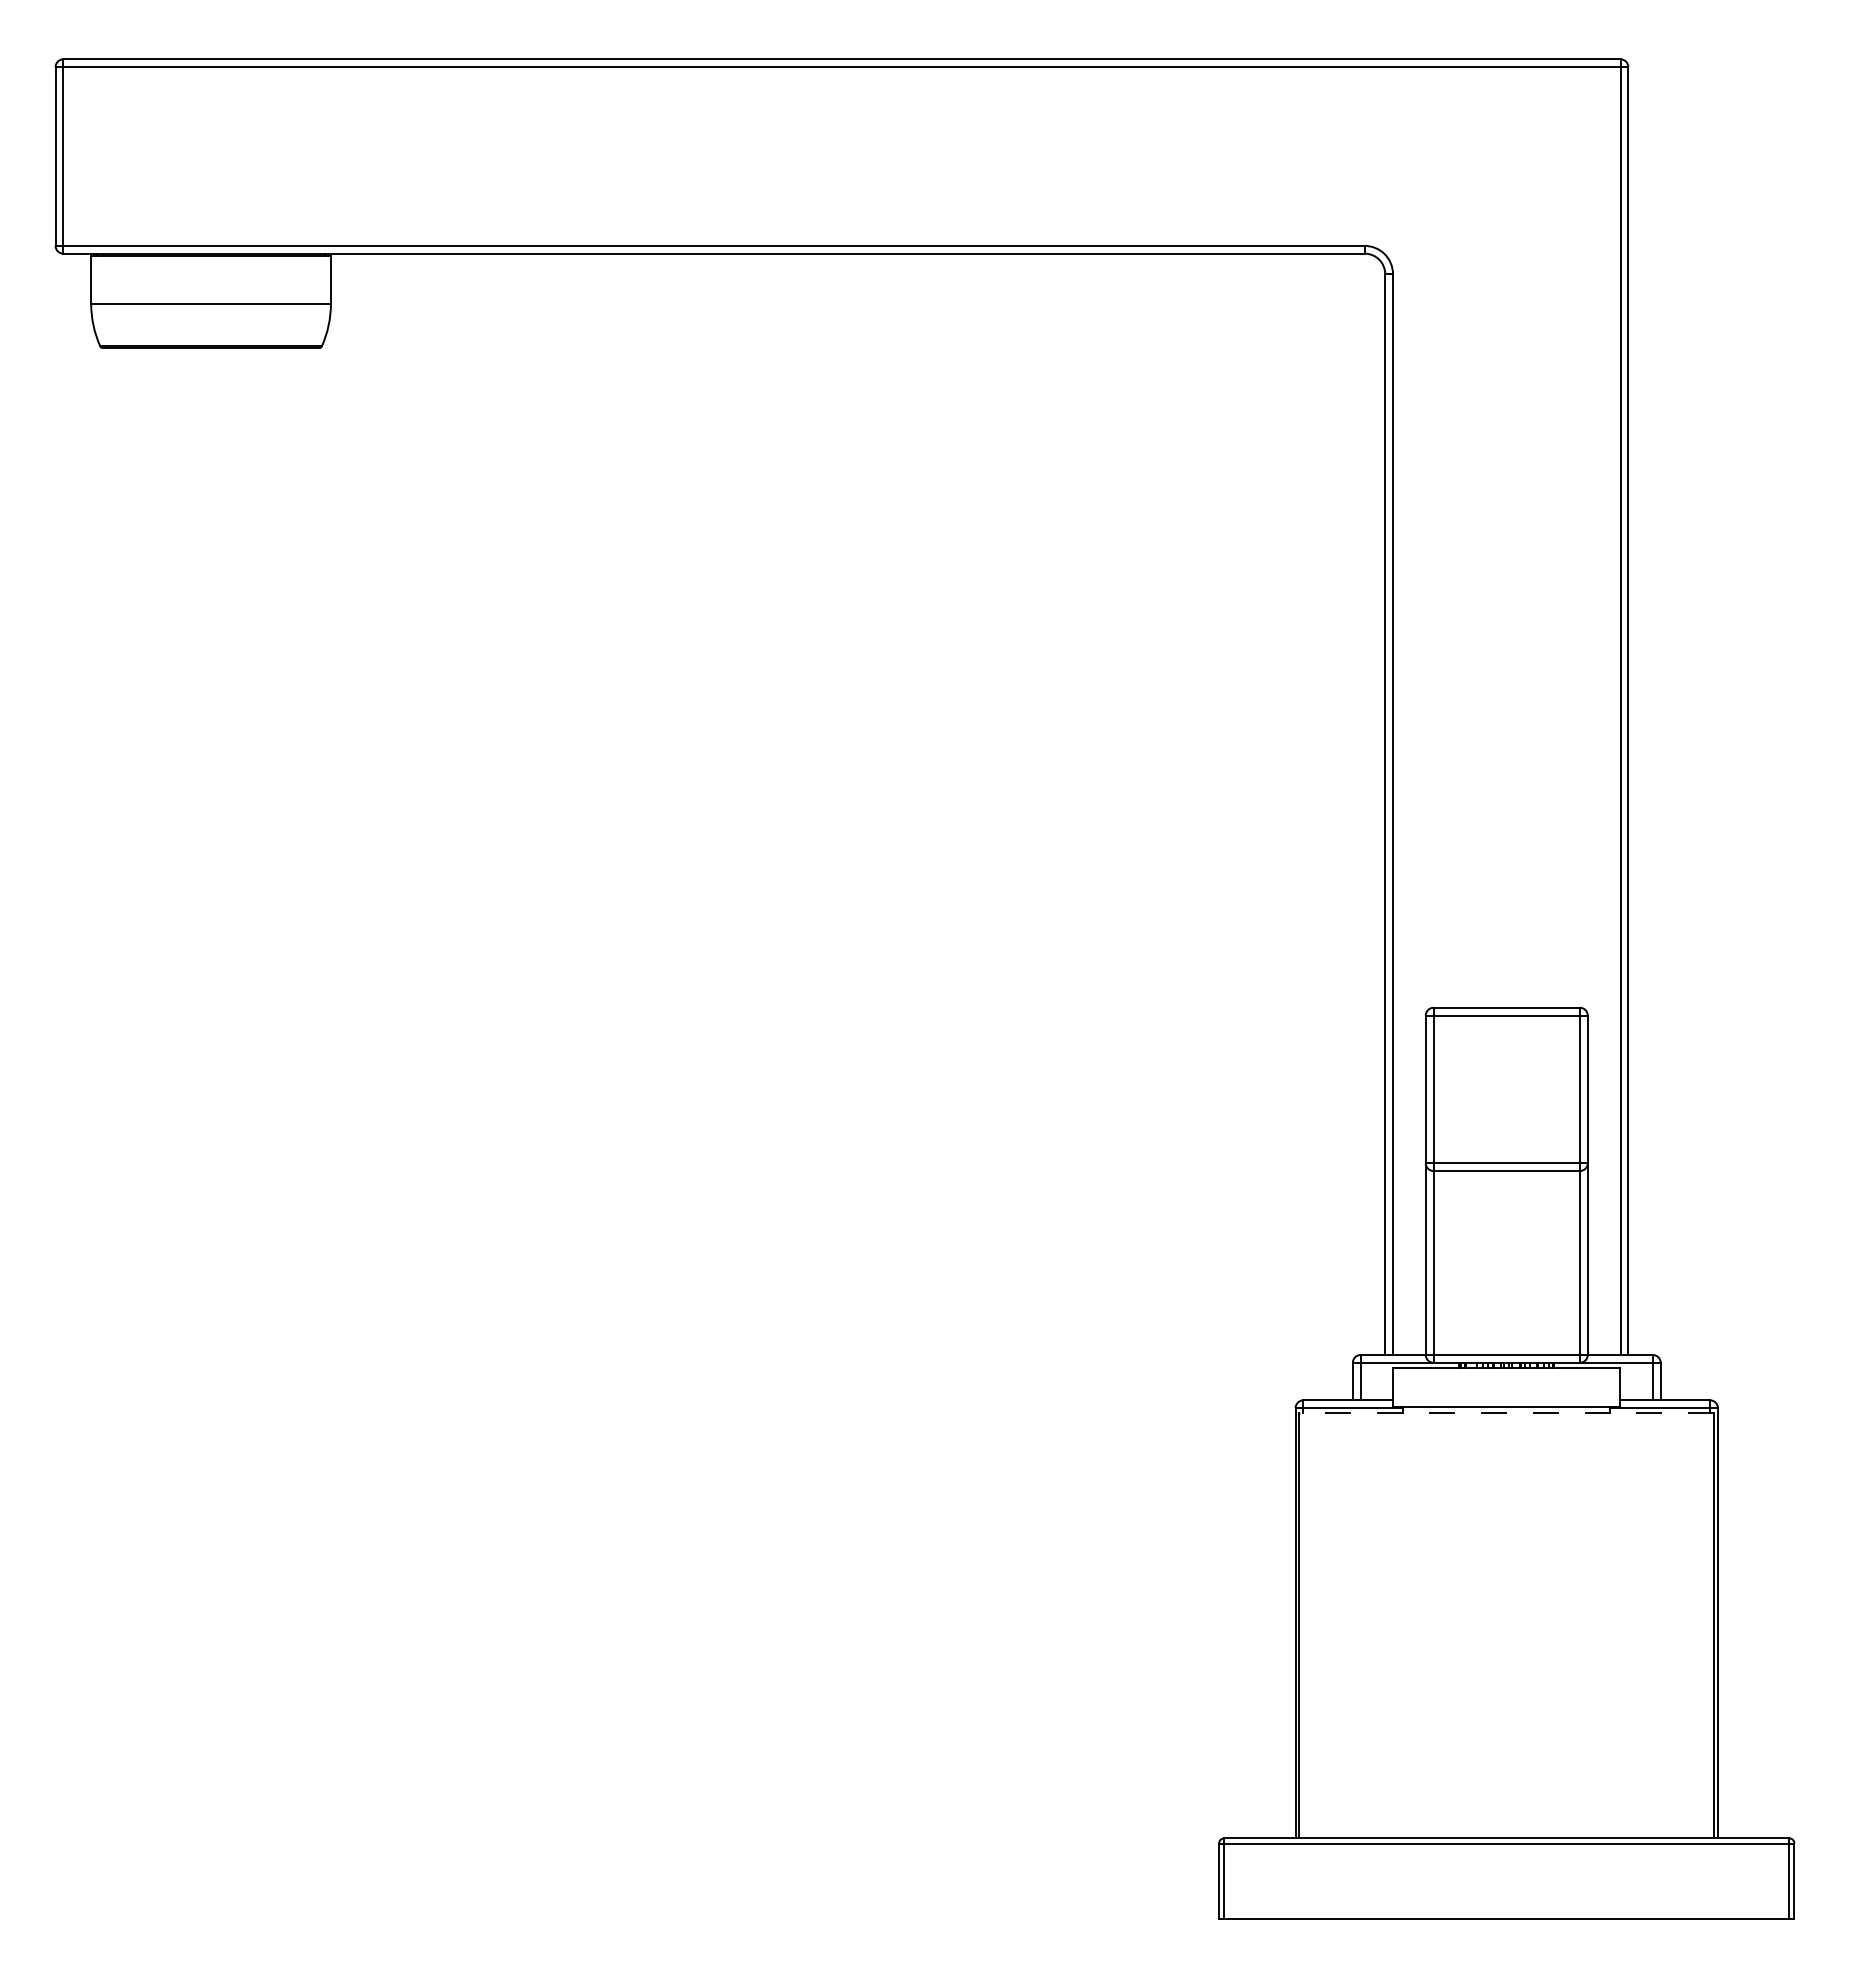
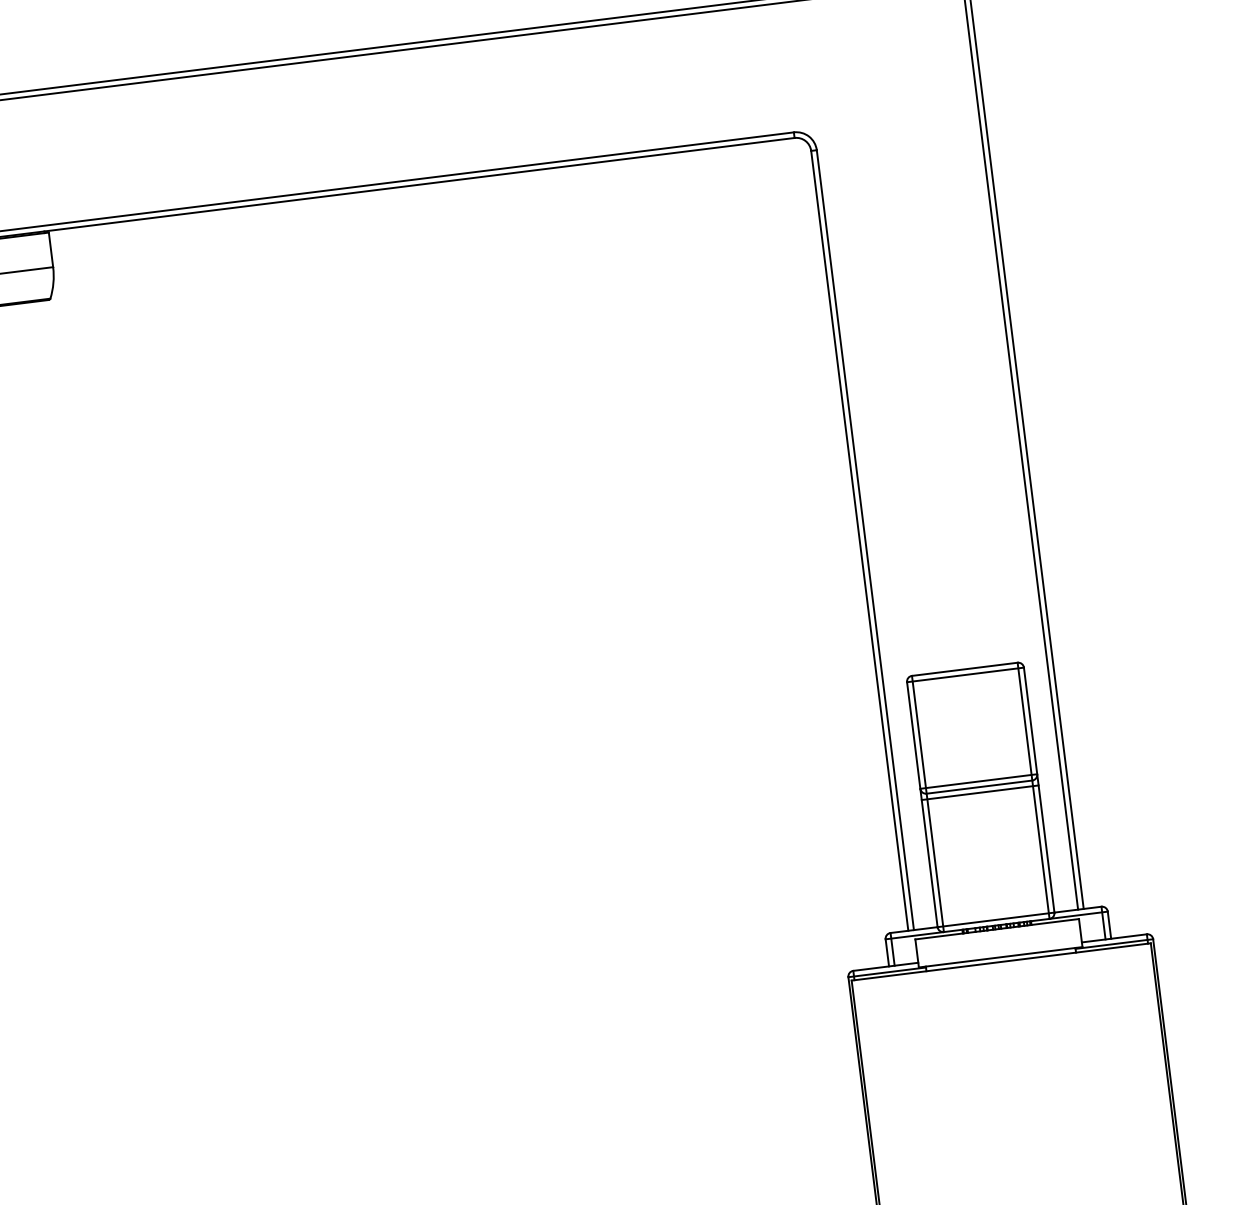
line: (1506, 1178) -> (979, 792), added
line: (1506, 1413) -> (1001, 962), dashed -> solid

